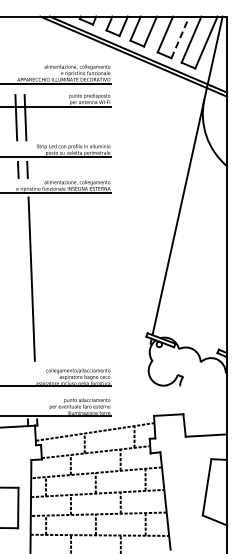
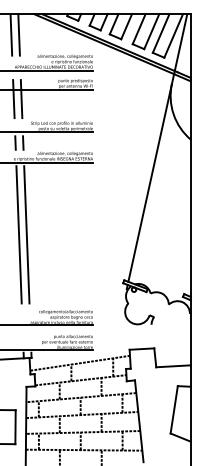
line: (180, 37) -> (151, 31), dashed -> solid
line: (13, 41) -> (11, 35), added
line: (22, 41) -> (19, 35), added
line: (22, 278) -> (19, 234), added

